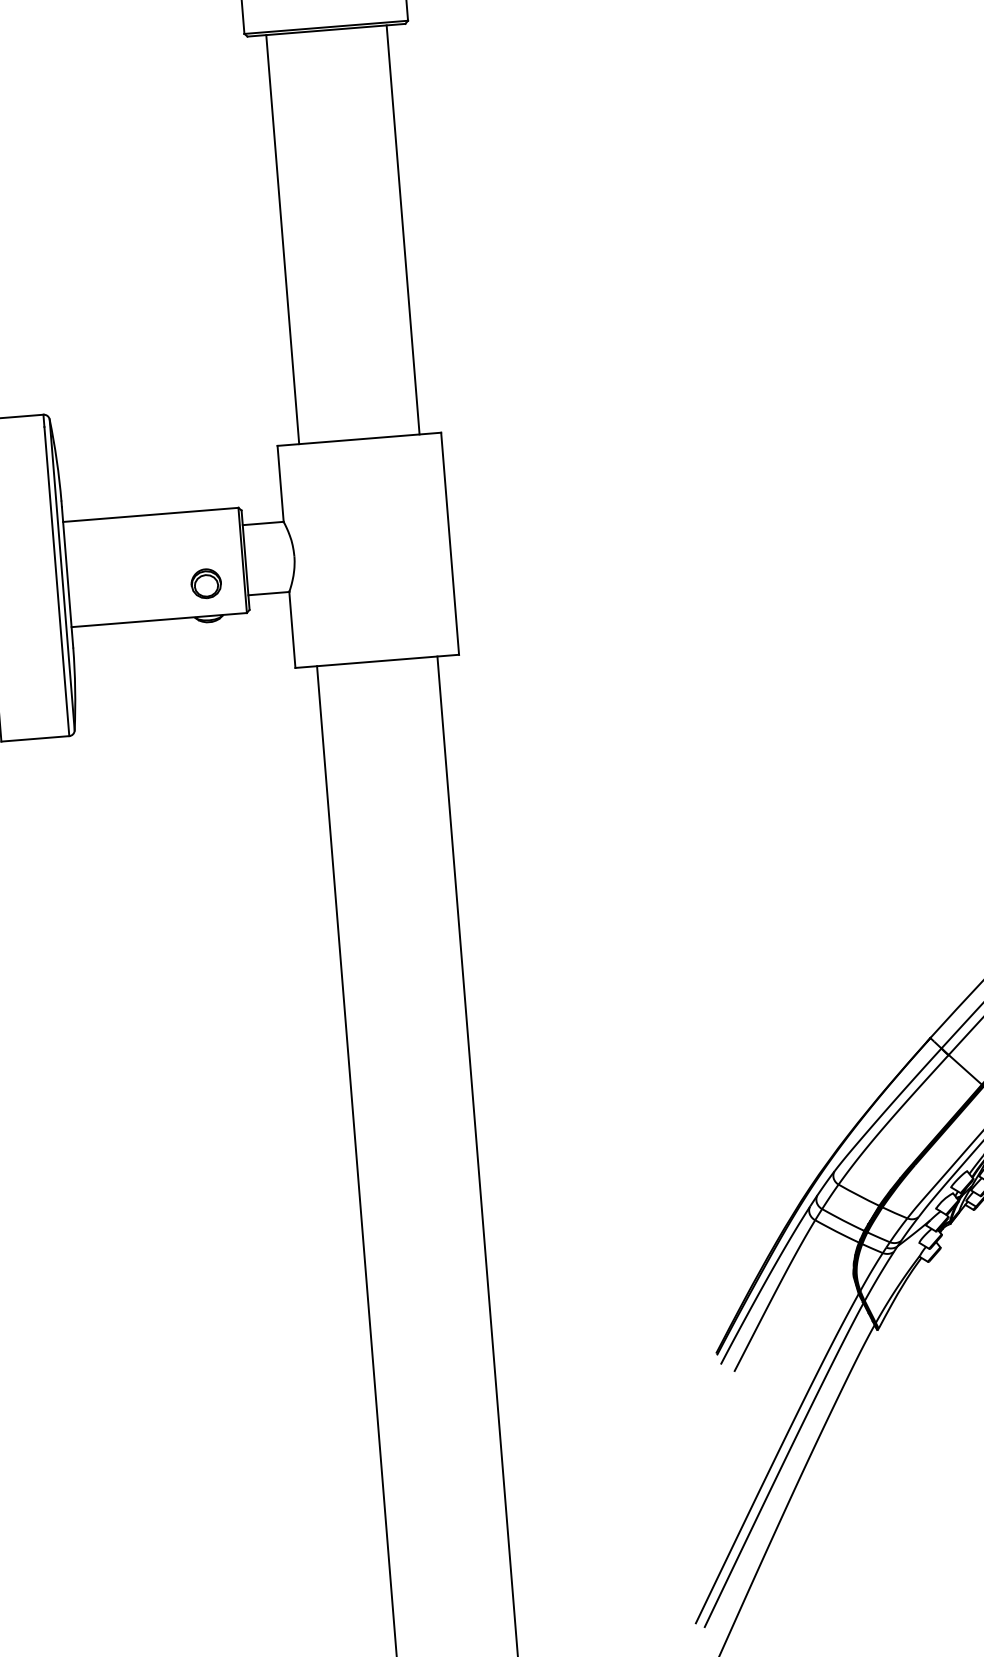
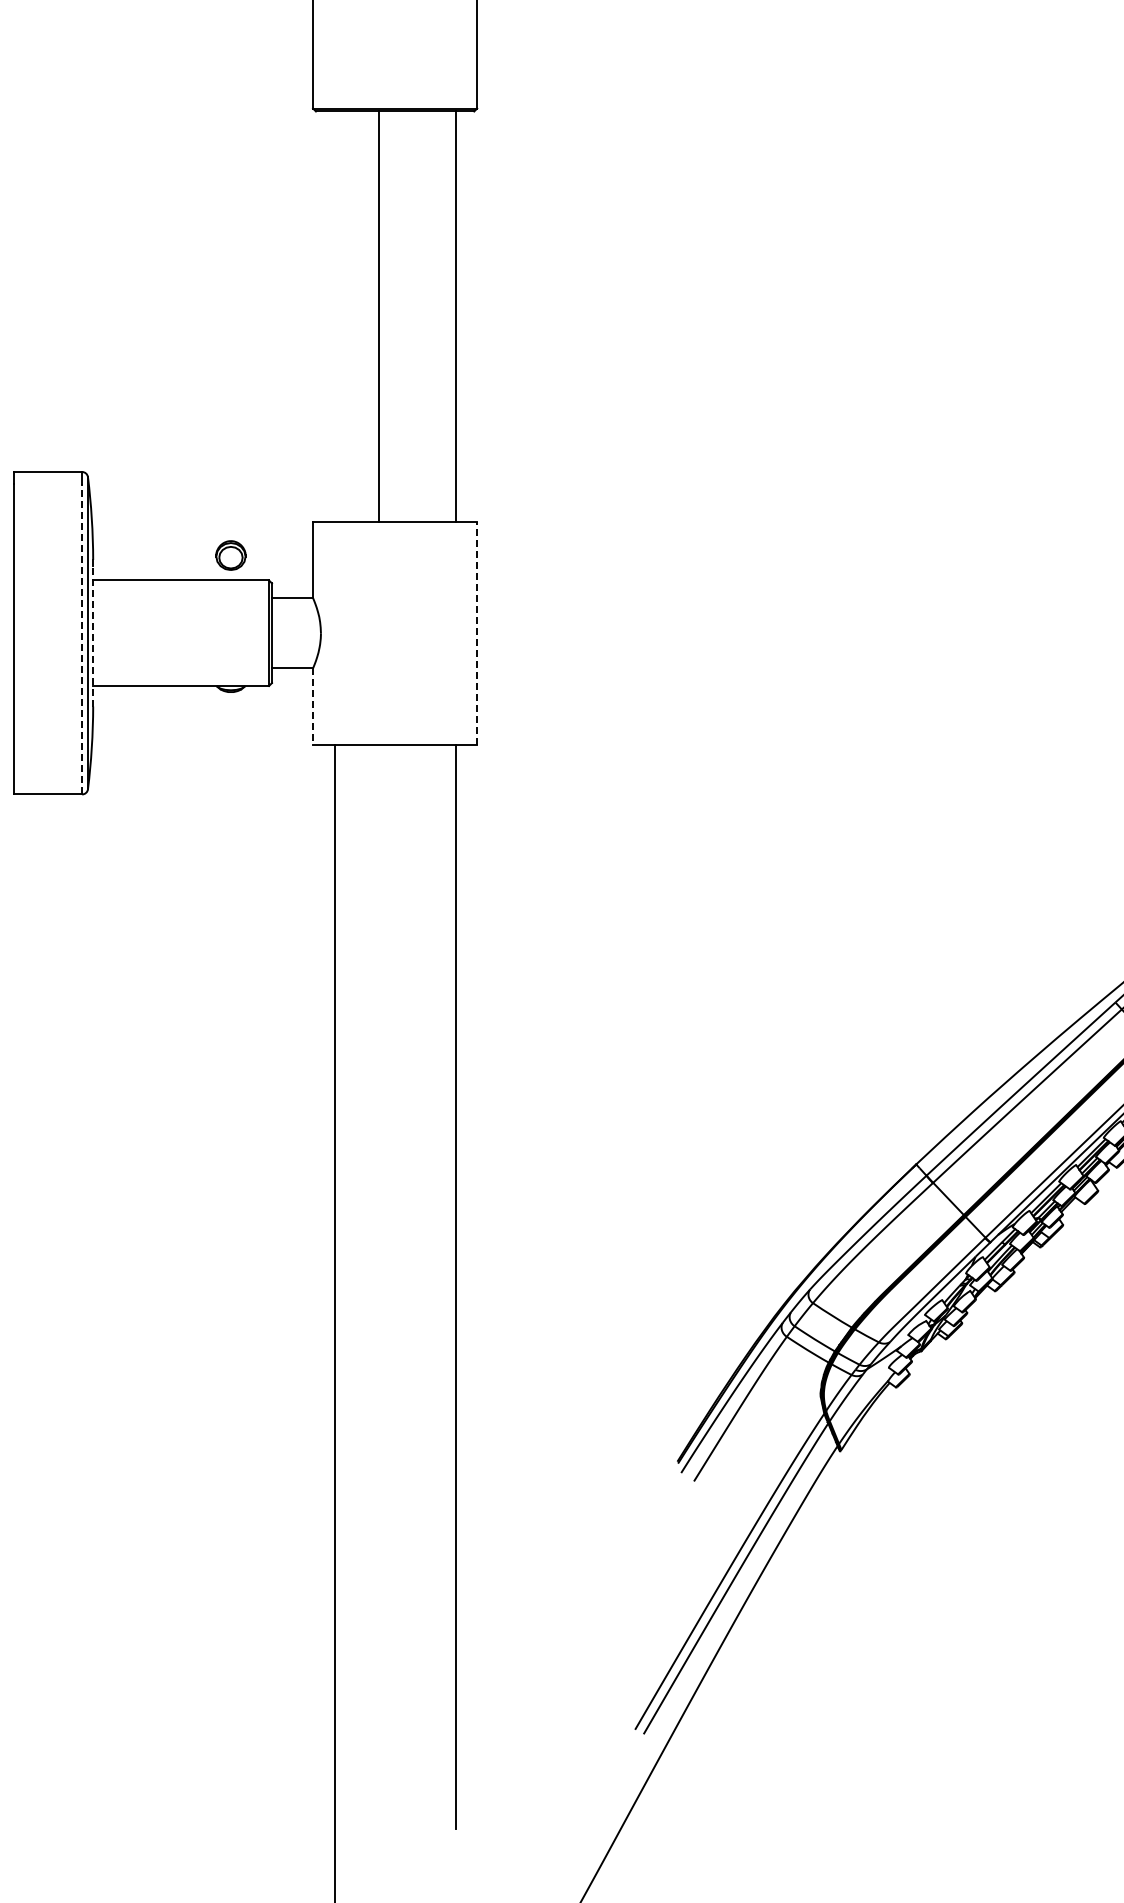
line: (282, 239) -> (378, 316), moved
line: (450, 542) -> (477, 632), solid -> dashed
line: (67, 576) -> (93, 635), solid -> dashed
line: (57, 580) -> (82, 638), solid -> dashed
part: (205, 583) -> (230, 555), moved
line: (292, 629) -> (313, 706), solid -> dashed

